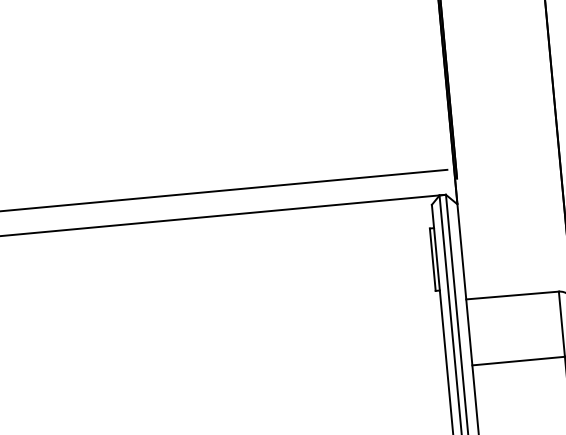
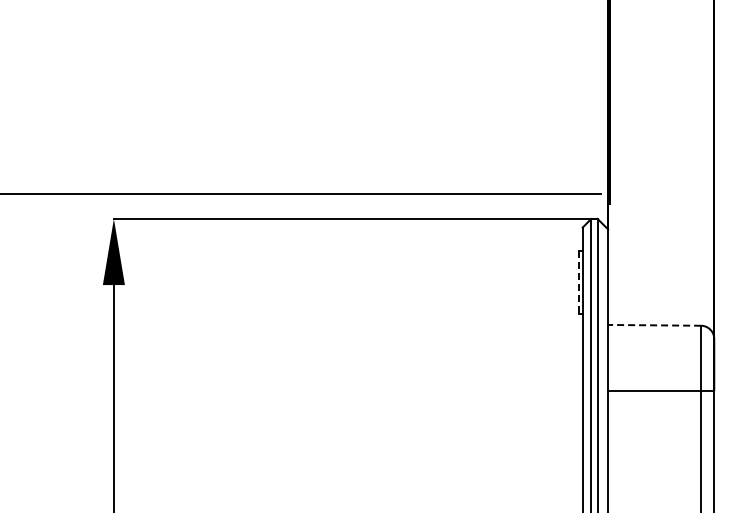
line: (432, 259) -> (578, 282), solid -> dashed
line: (512, 295) -> (654, 325), solid -> dashed

